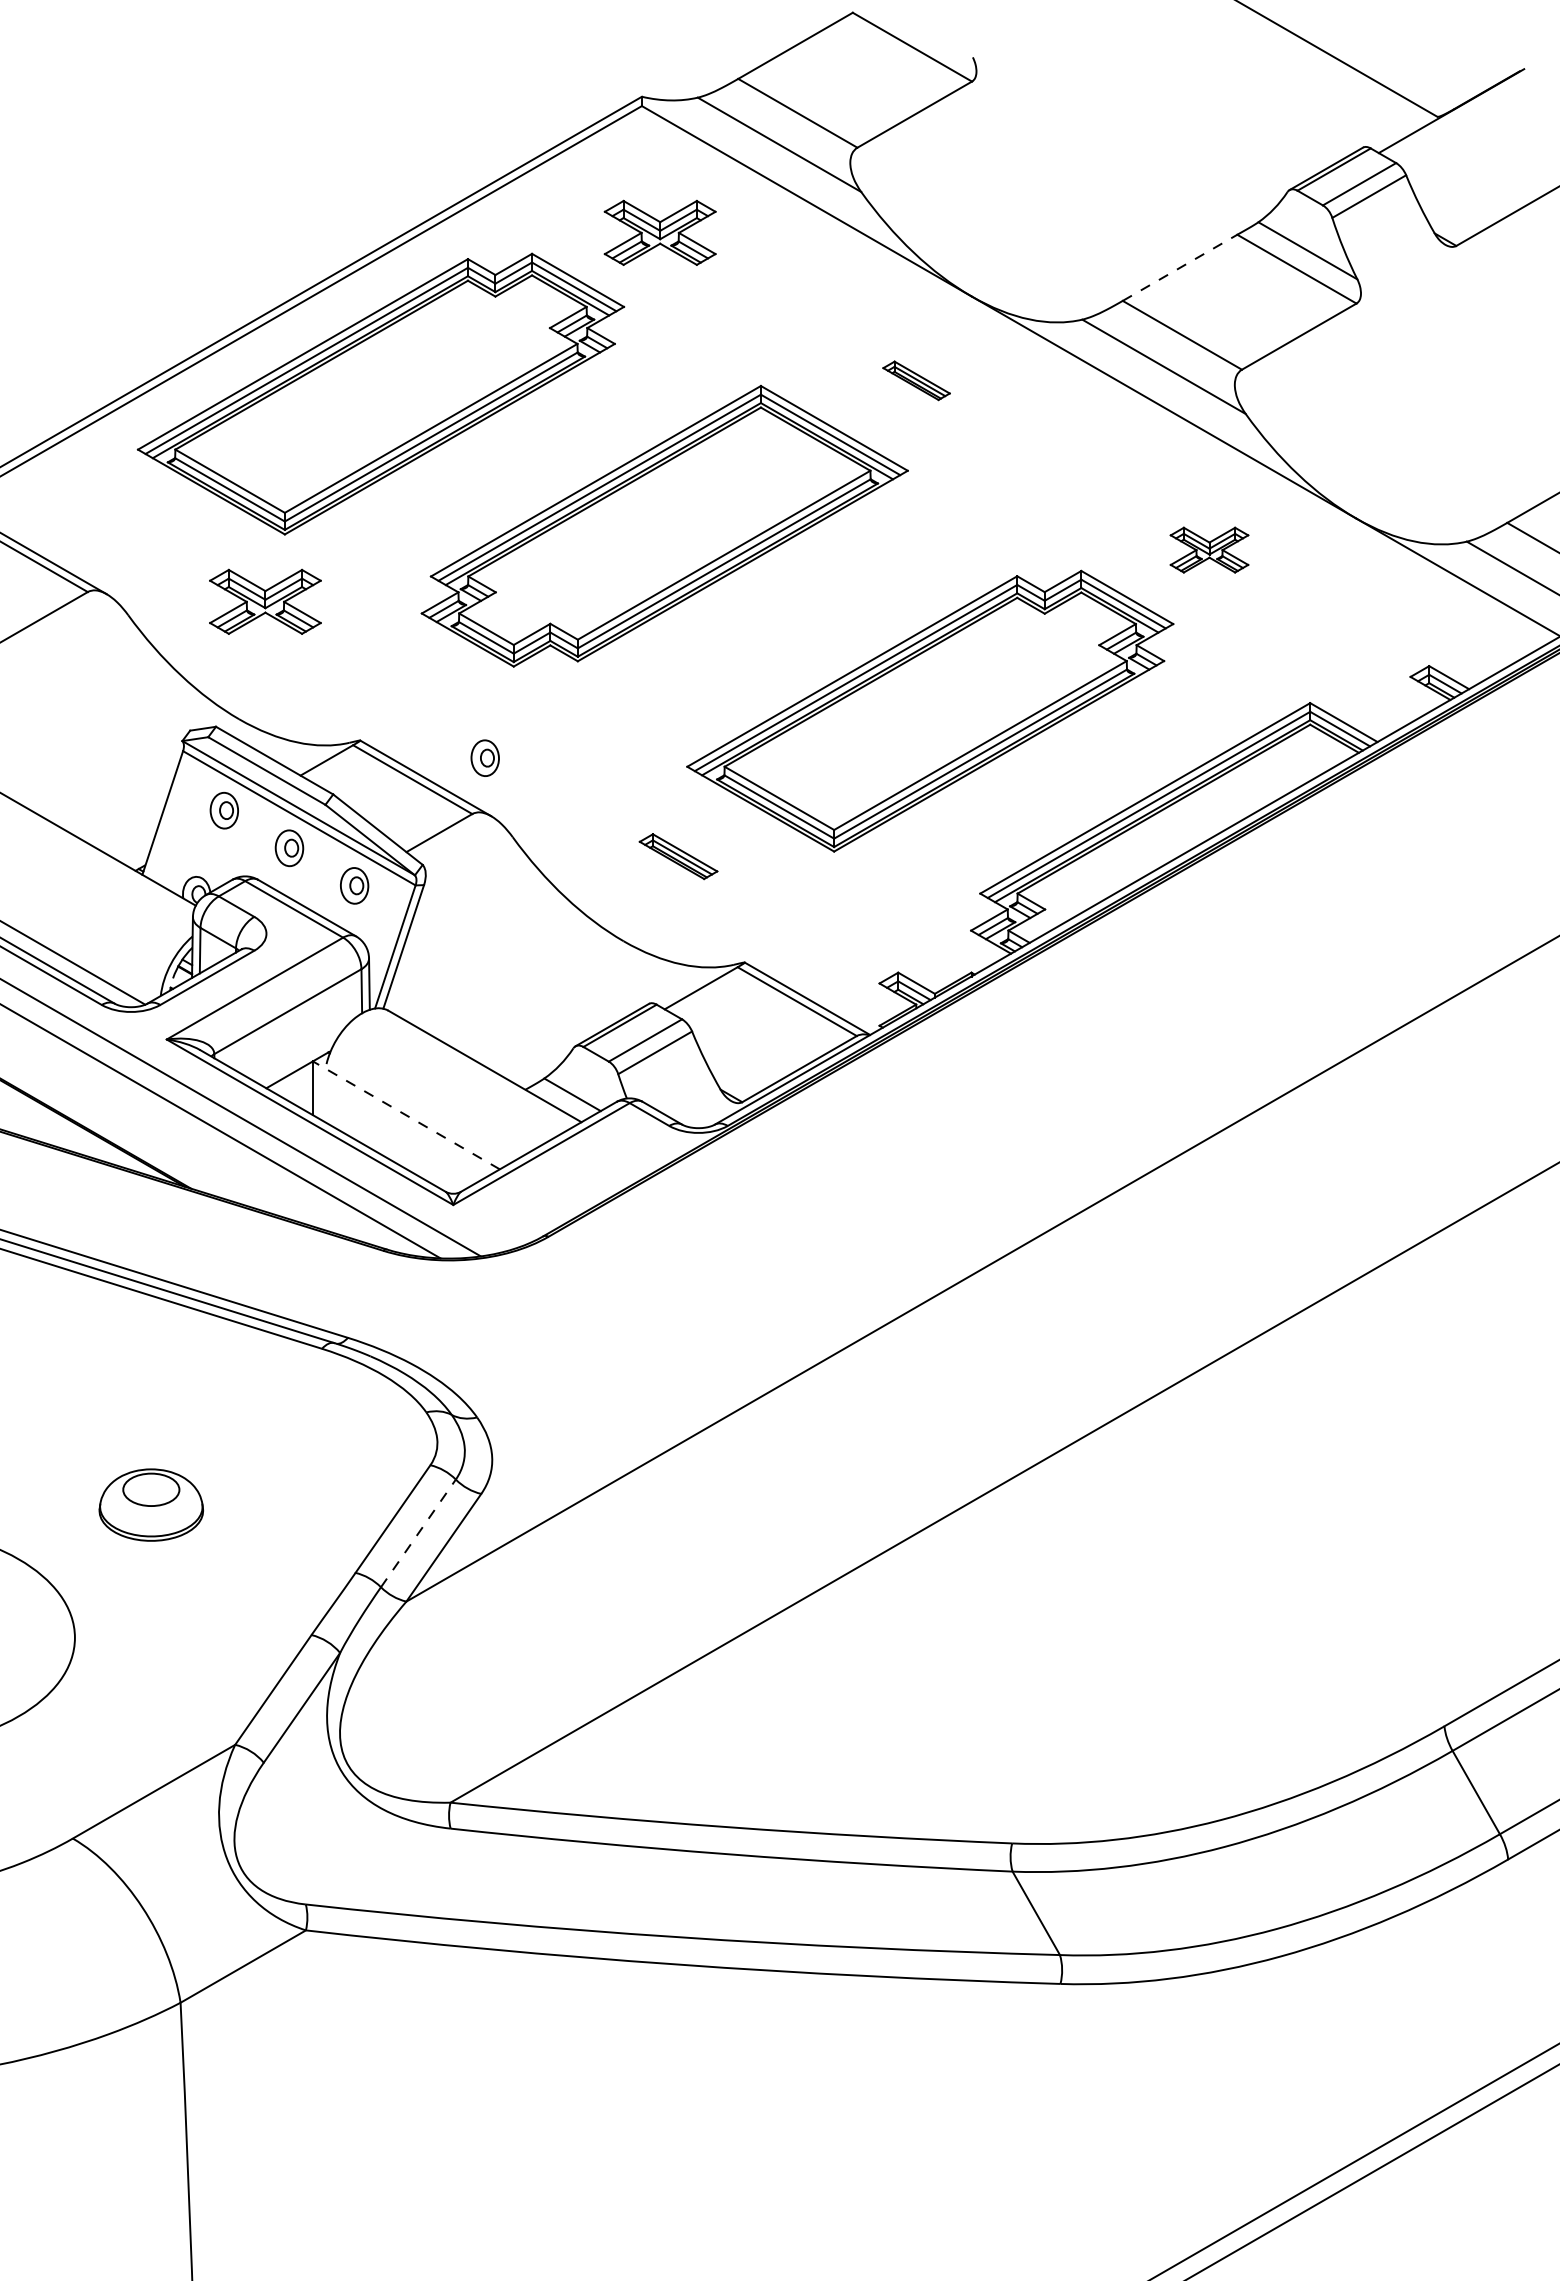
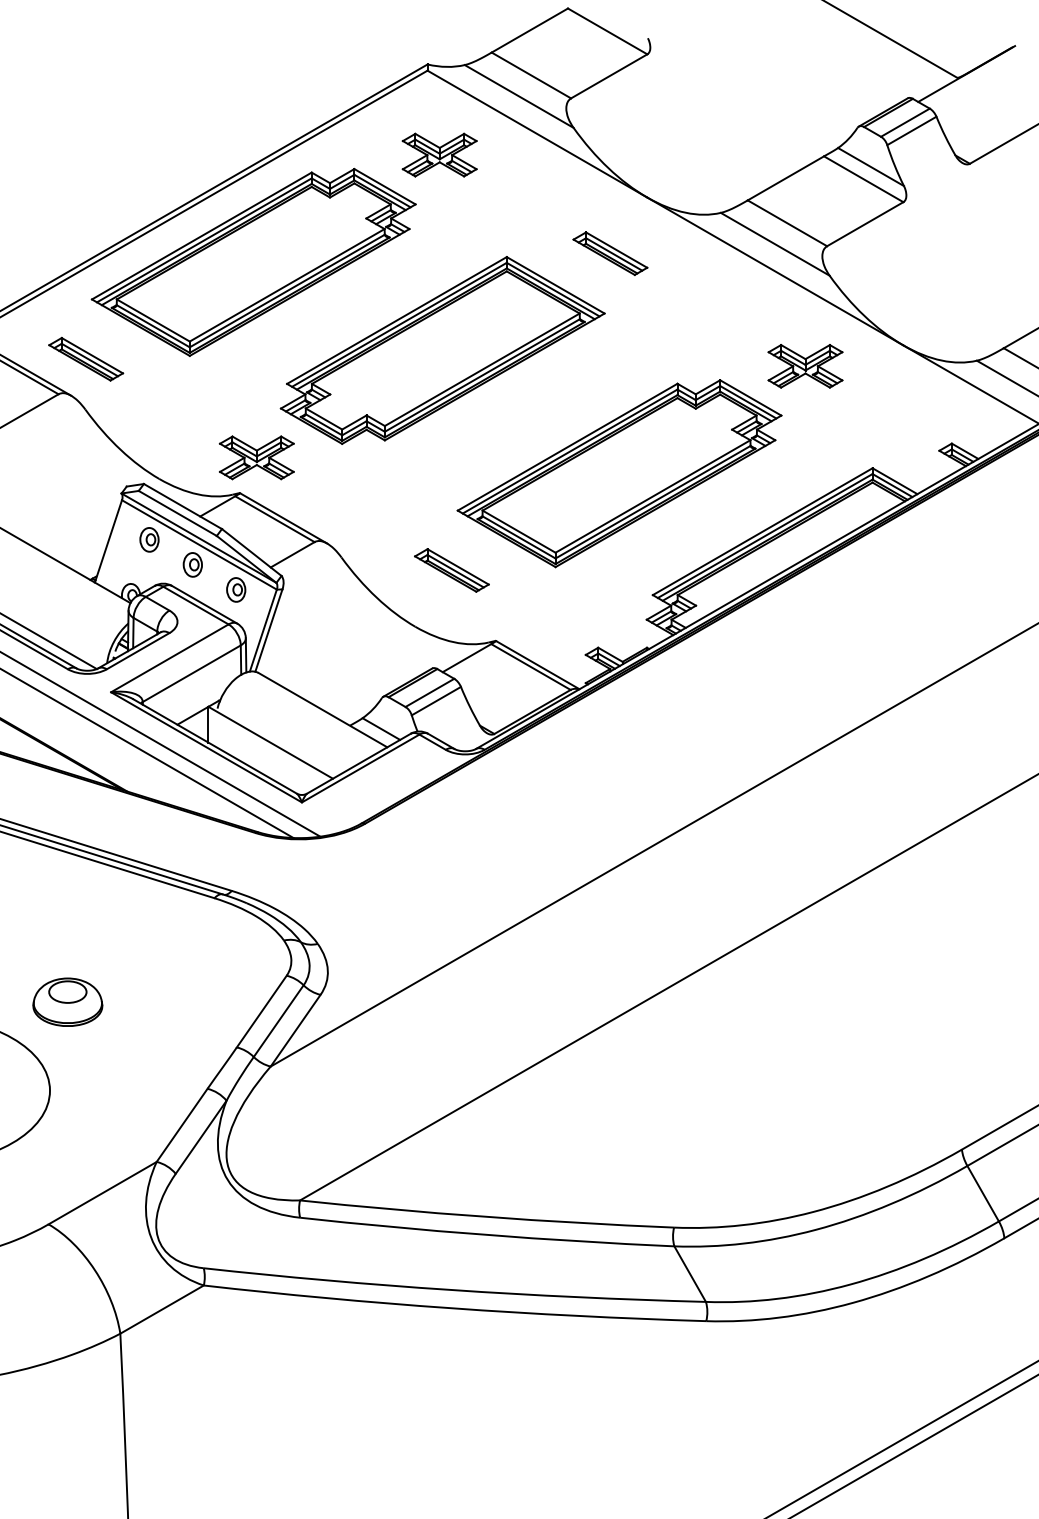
line: (1180, 268) -> (786, 178), dashed -> solid
part: (916, 380) -> (610, 253), size x1.67
part: (129, 538) -> (86, 358), added
part: (1209, 550) -> (805, 366), size x1.43
part: (264, 601) -> (256, 457), moved
part: (485, 757) -> (323, 504), removed
part: (677, 856) -> (451, 570), size x1.43
line: (406, 1114) -> (270, 742), dashed -> solid
part: (150, 1503) -> (67, 1001), moved
line: (418, 1533) -> (278, 1021), dashed -> solid

